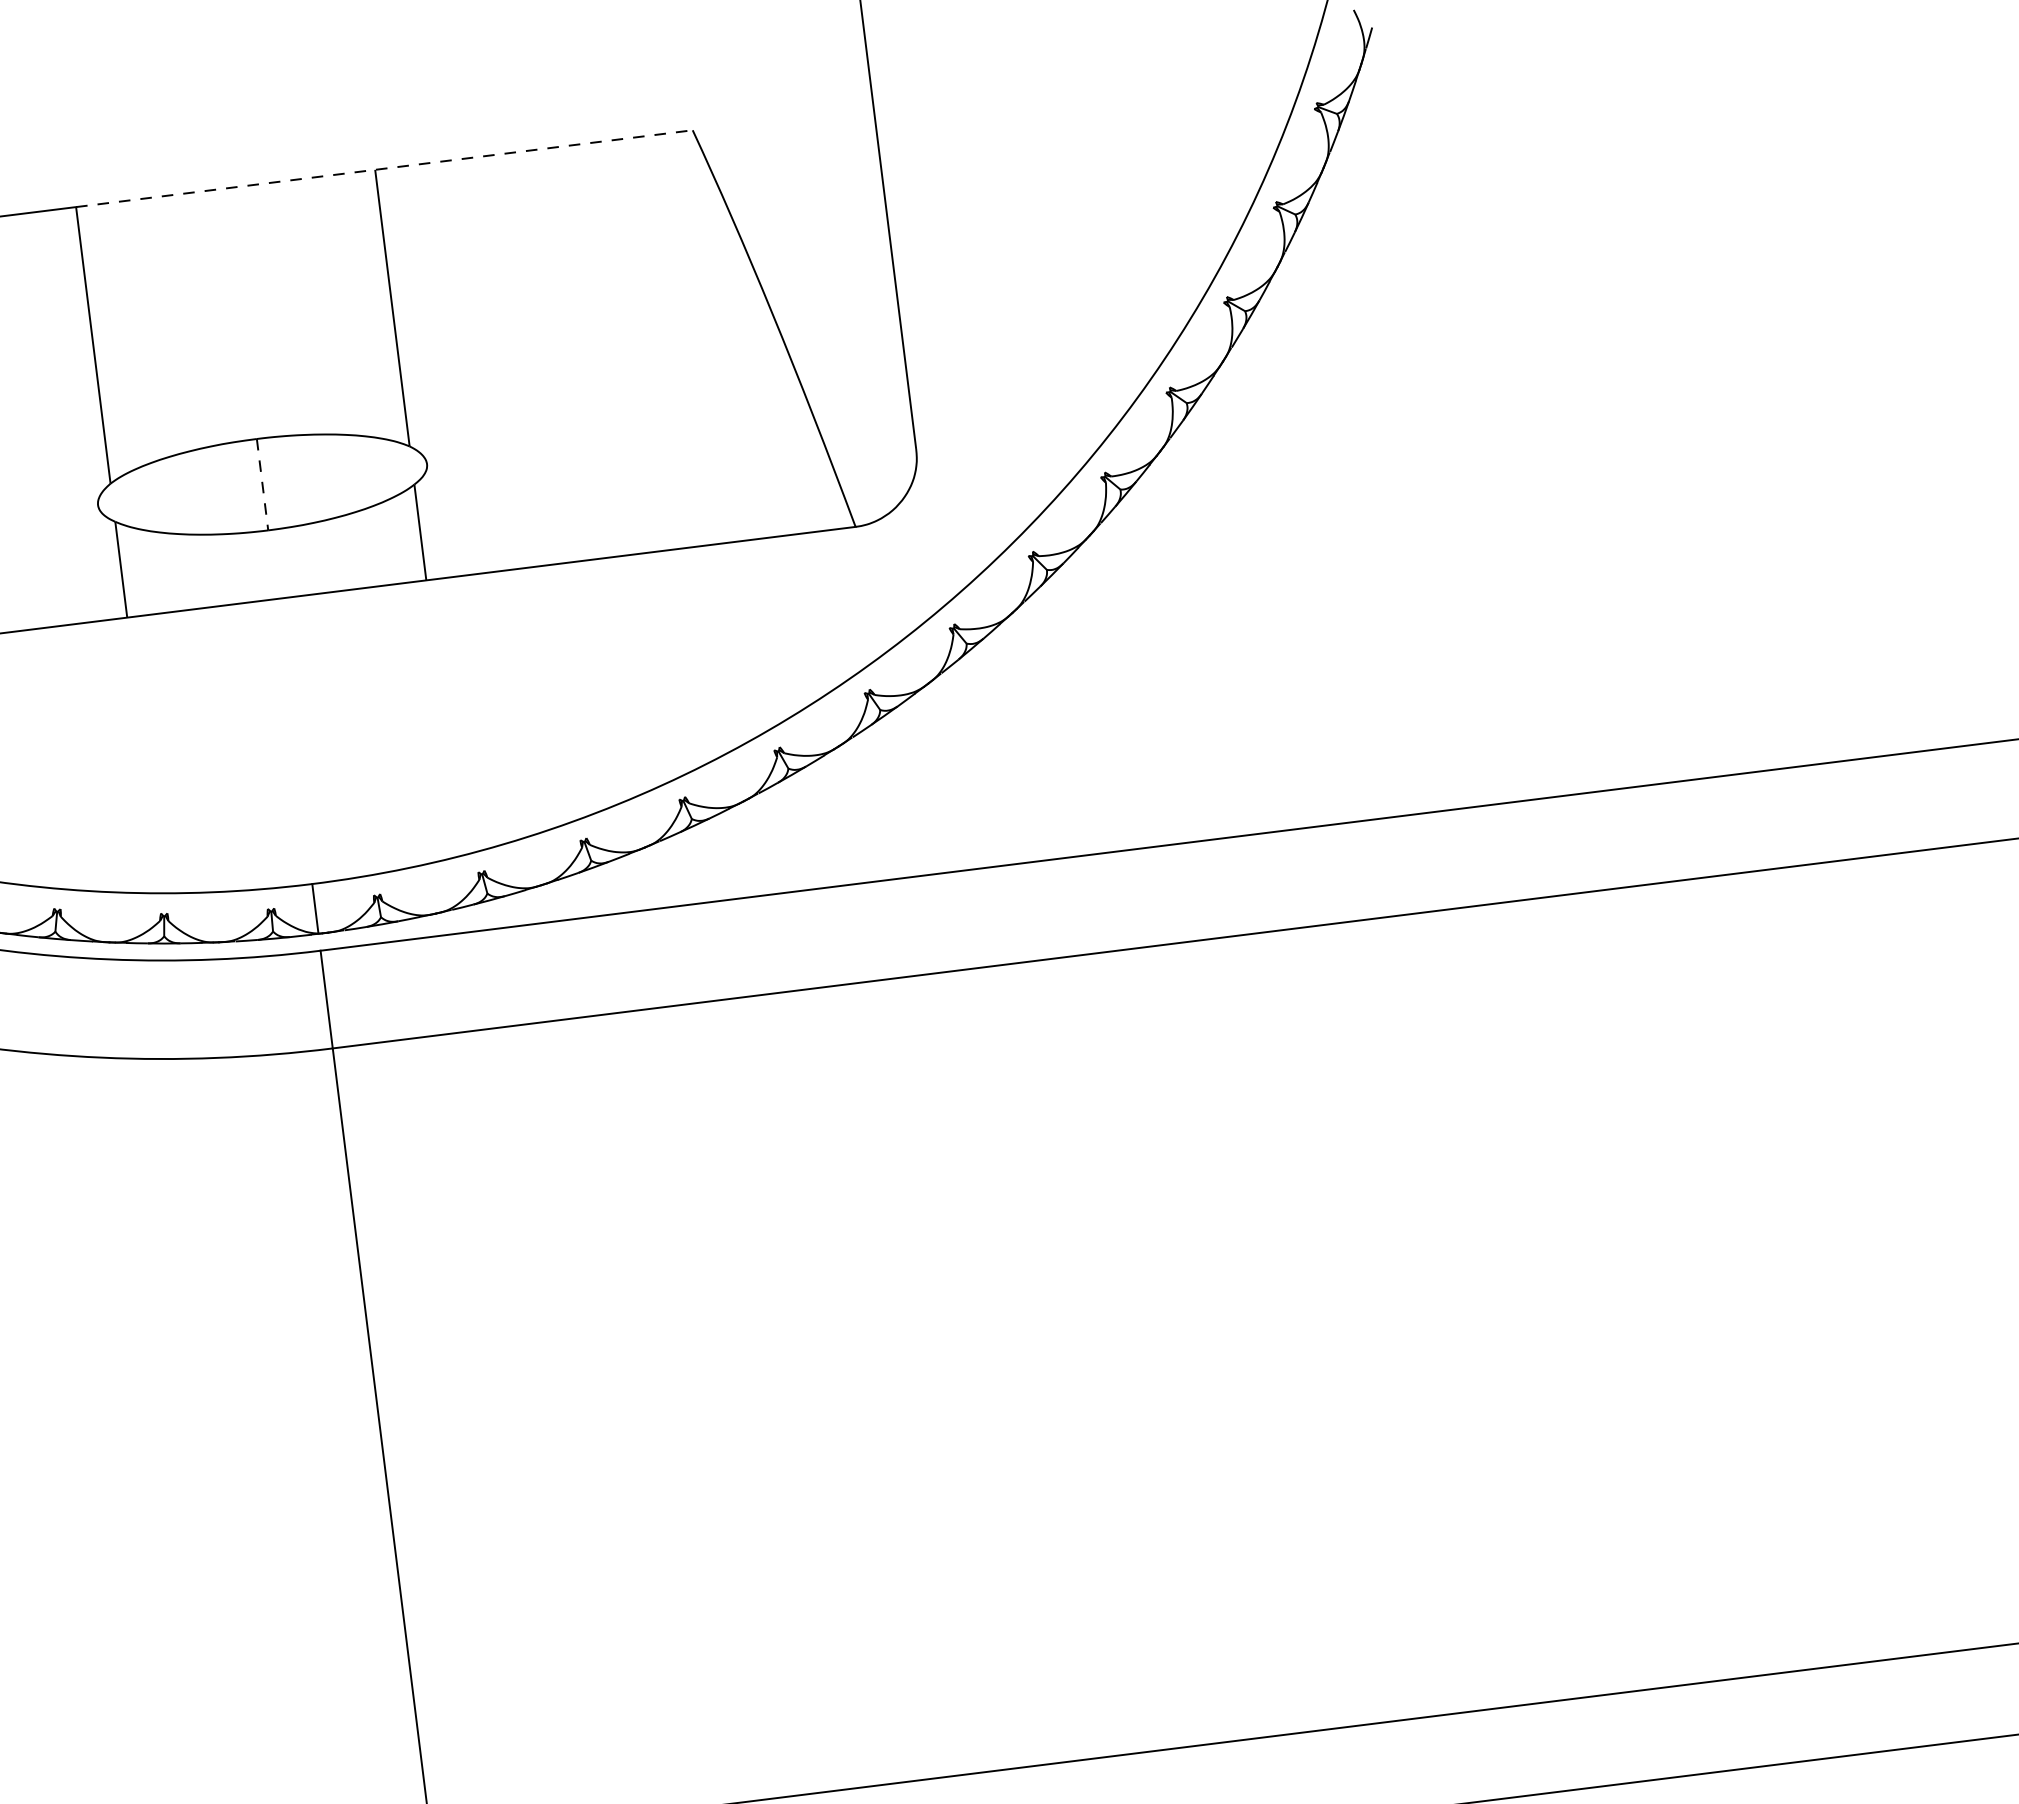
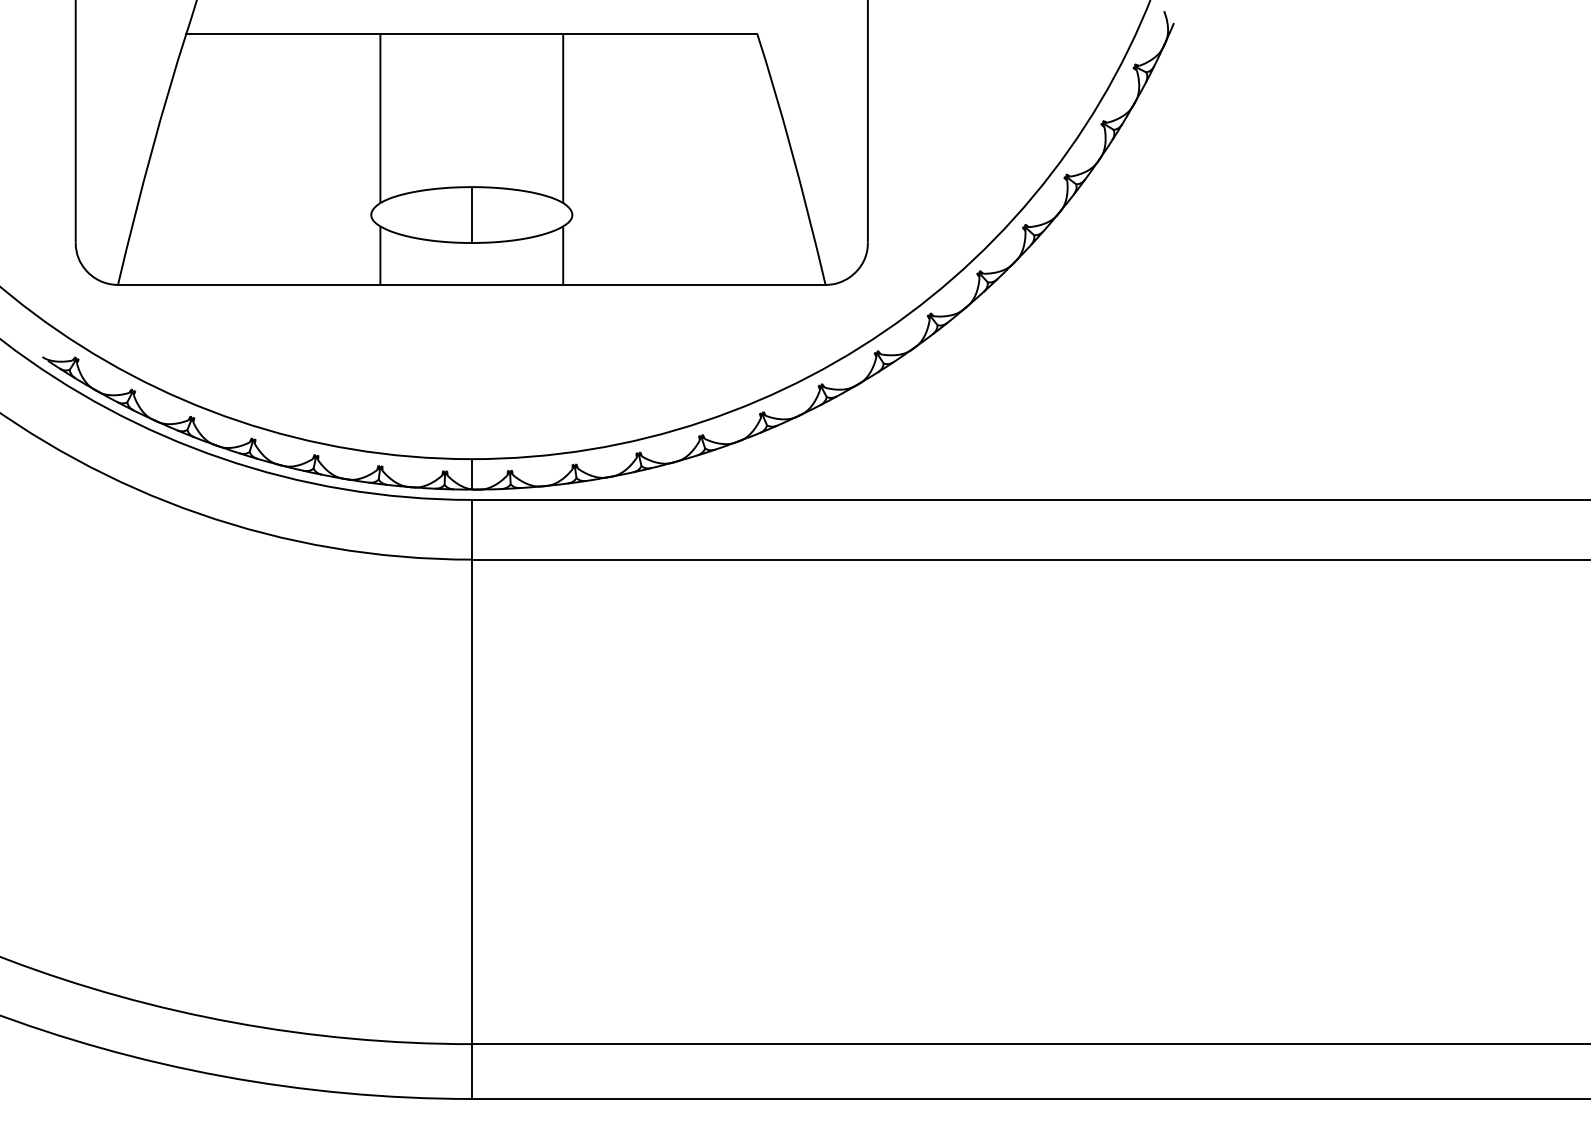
line: (385, 169) -> (569, 34), dashed -> solid
line: (262, 485) -> (471, 215), dashed -> solid

